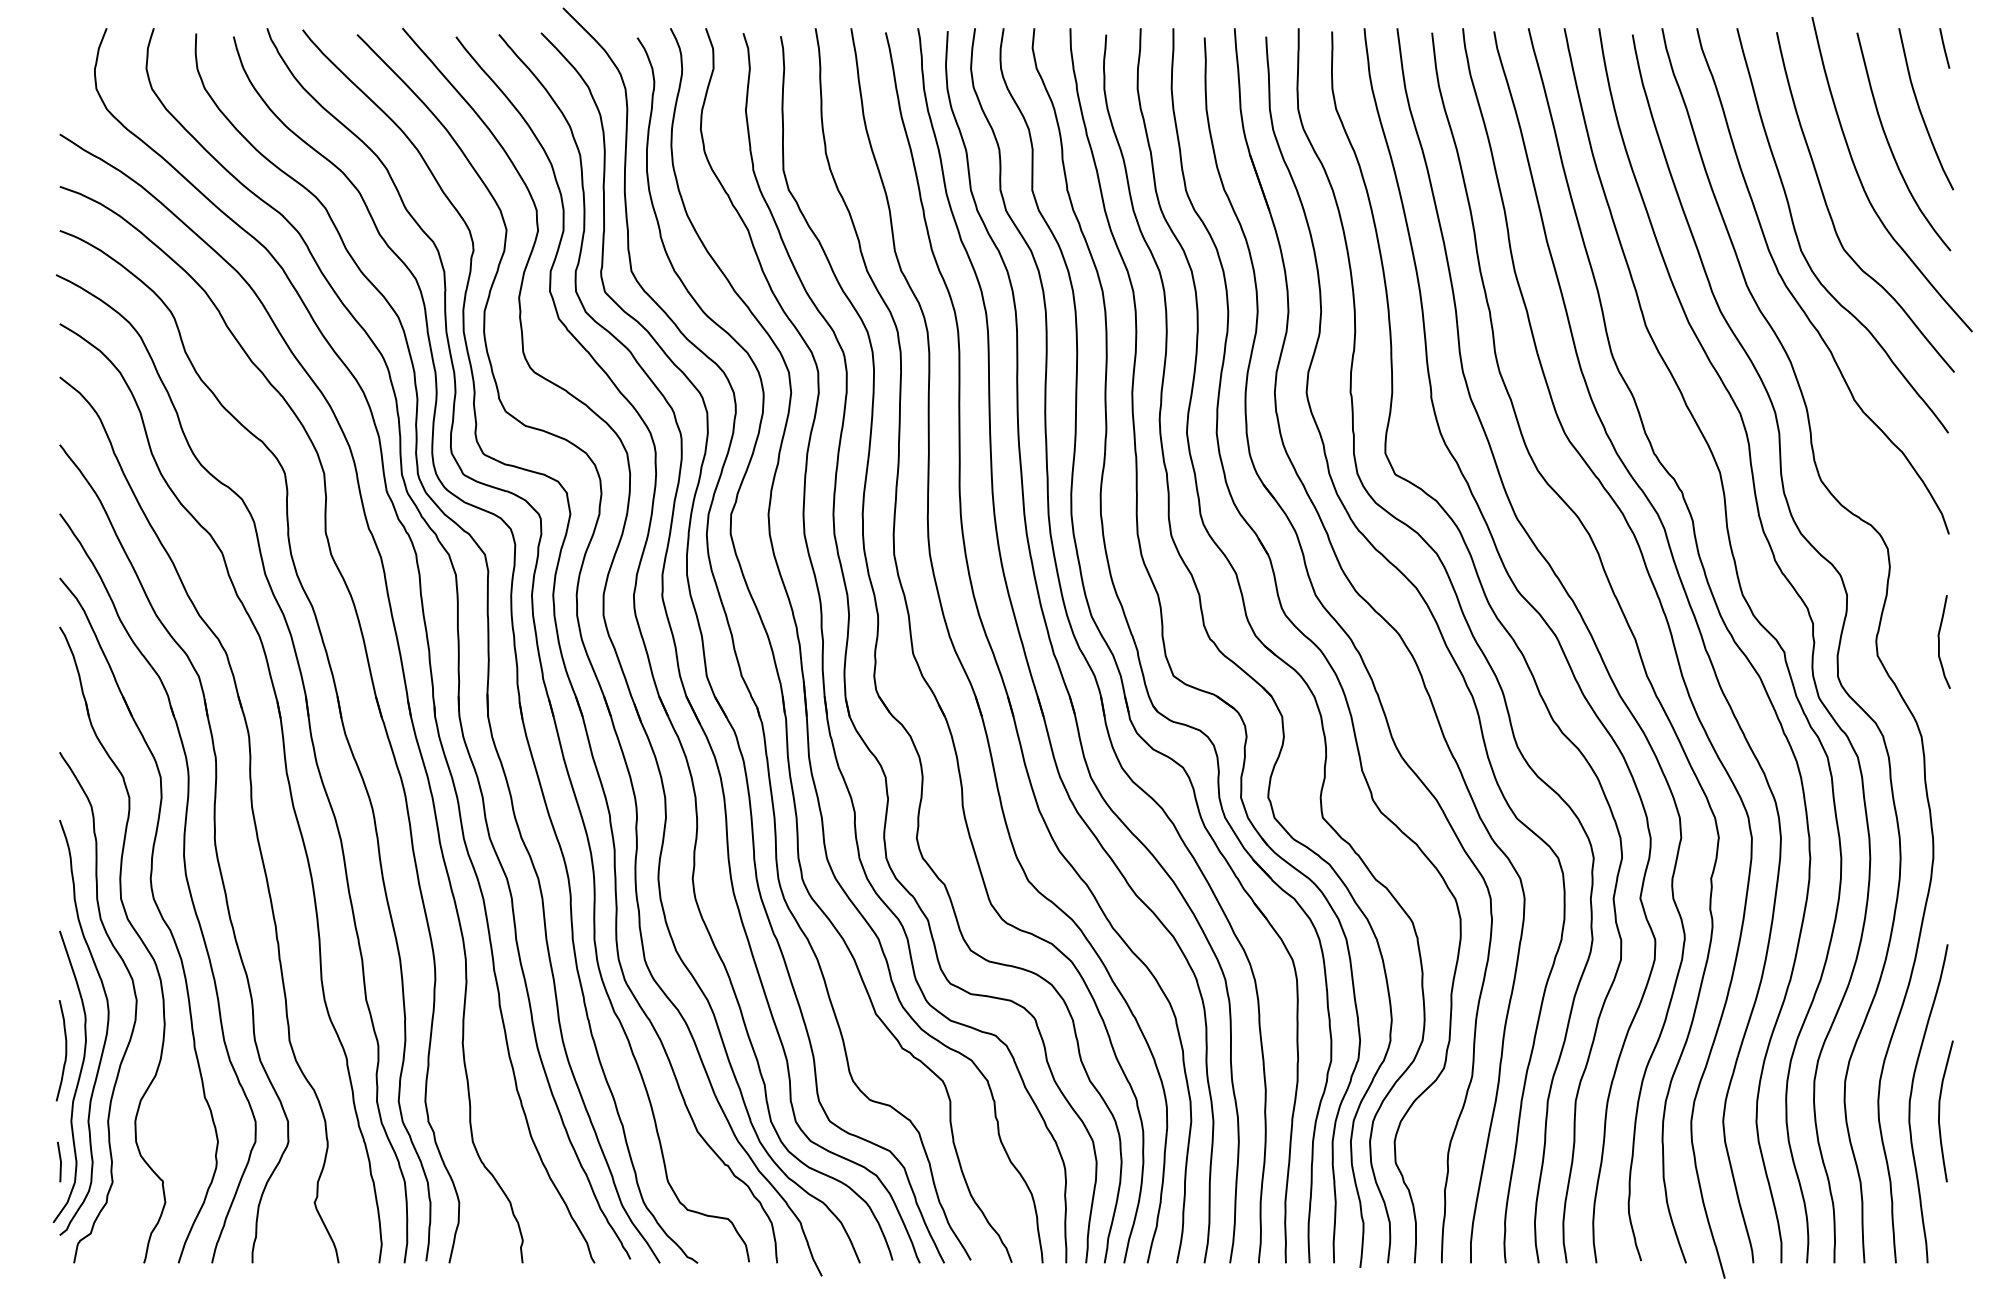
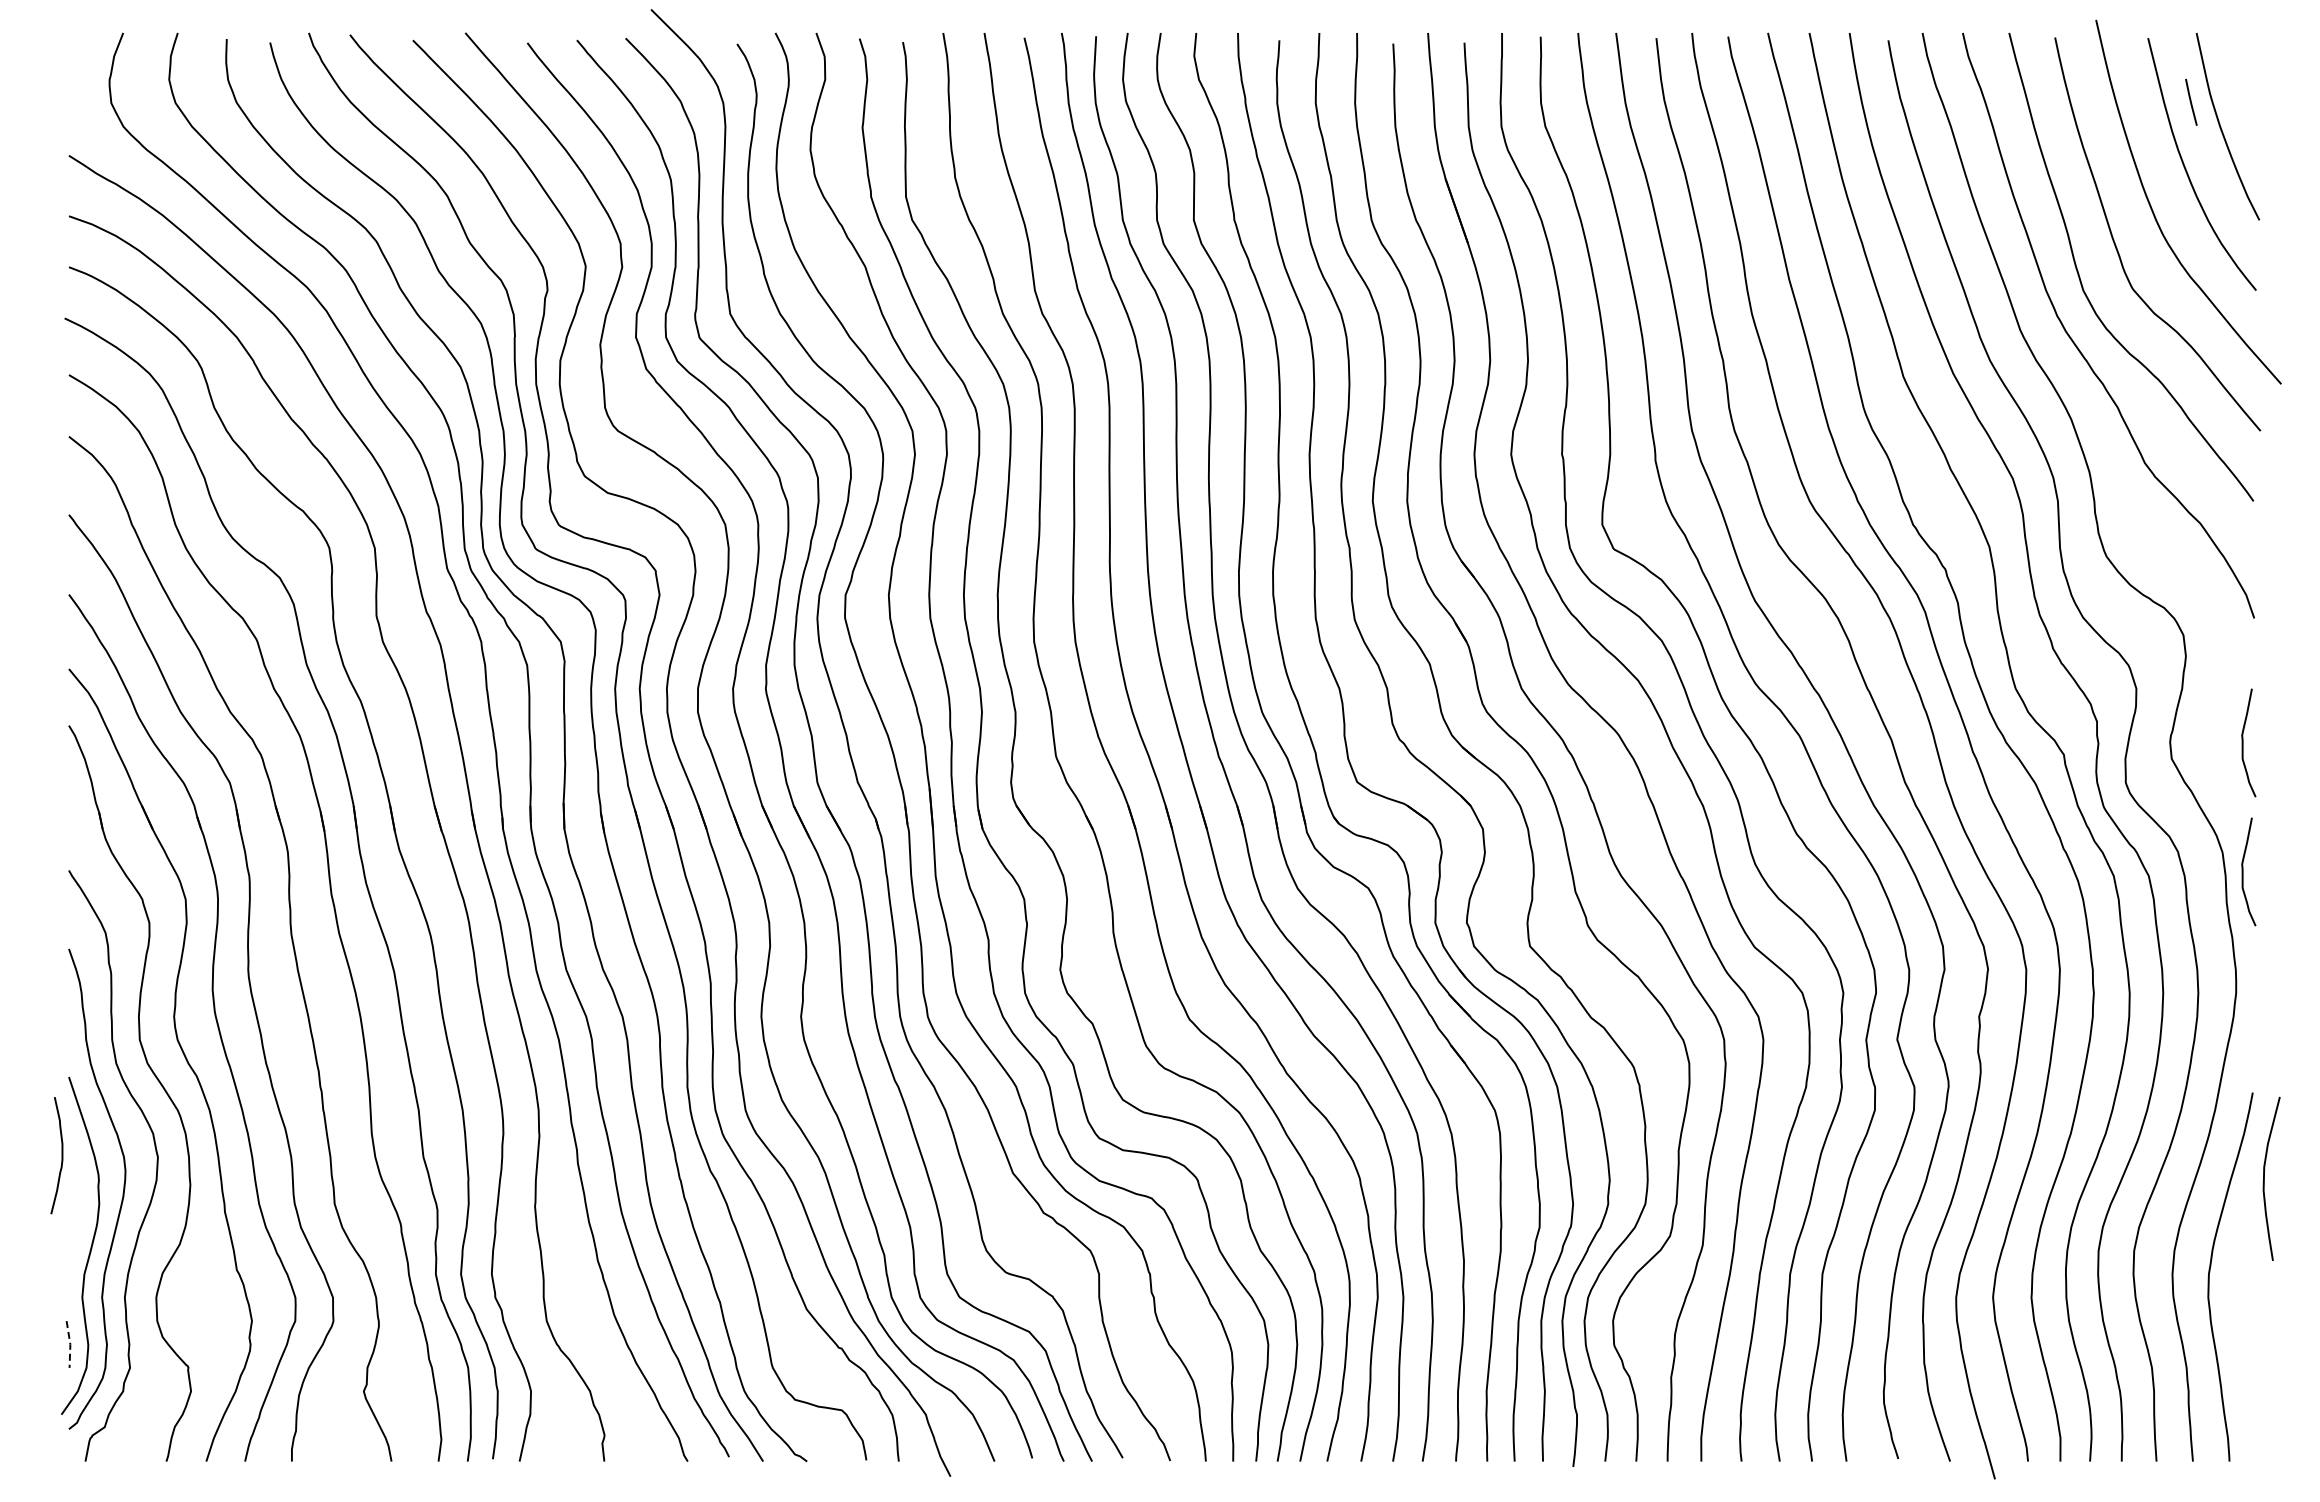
line: (1944, 47) -> (2191, 101), moved
curve: (1939, 753) -> (2243, 871), added
curve: (65, 1050) -> (61, 1155), moved
curve: (1939, 1111) -> (2264, 1178), moved
line: (61, 1162) -> (70, 1344), solid -> dashed

